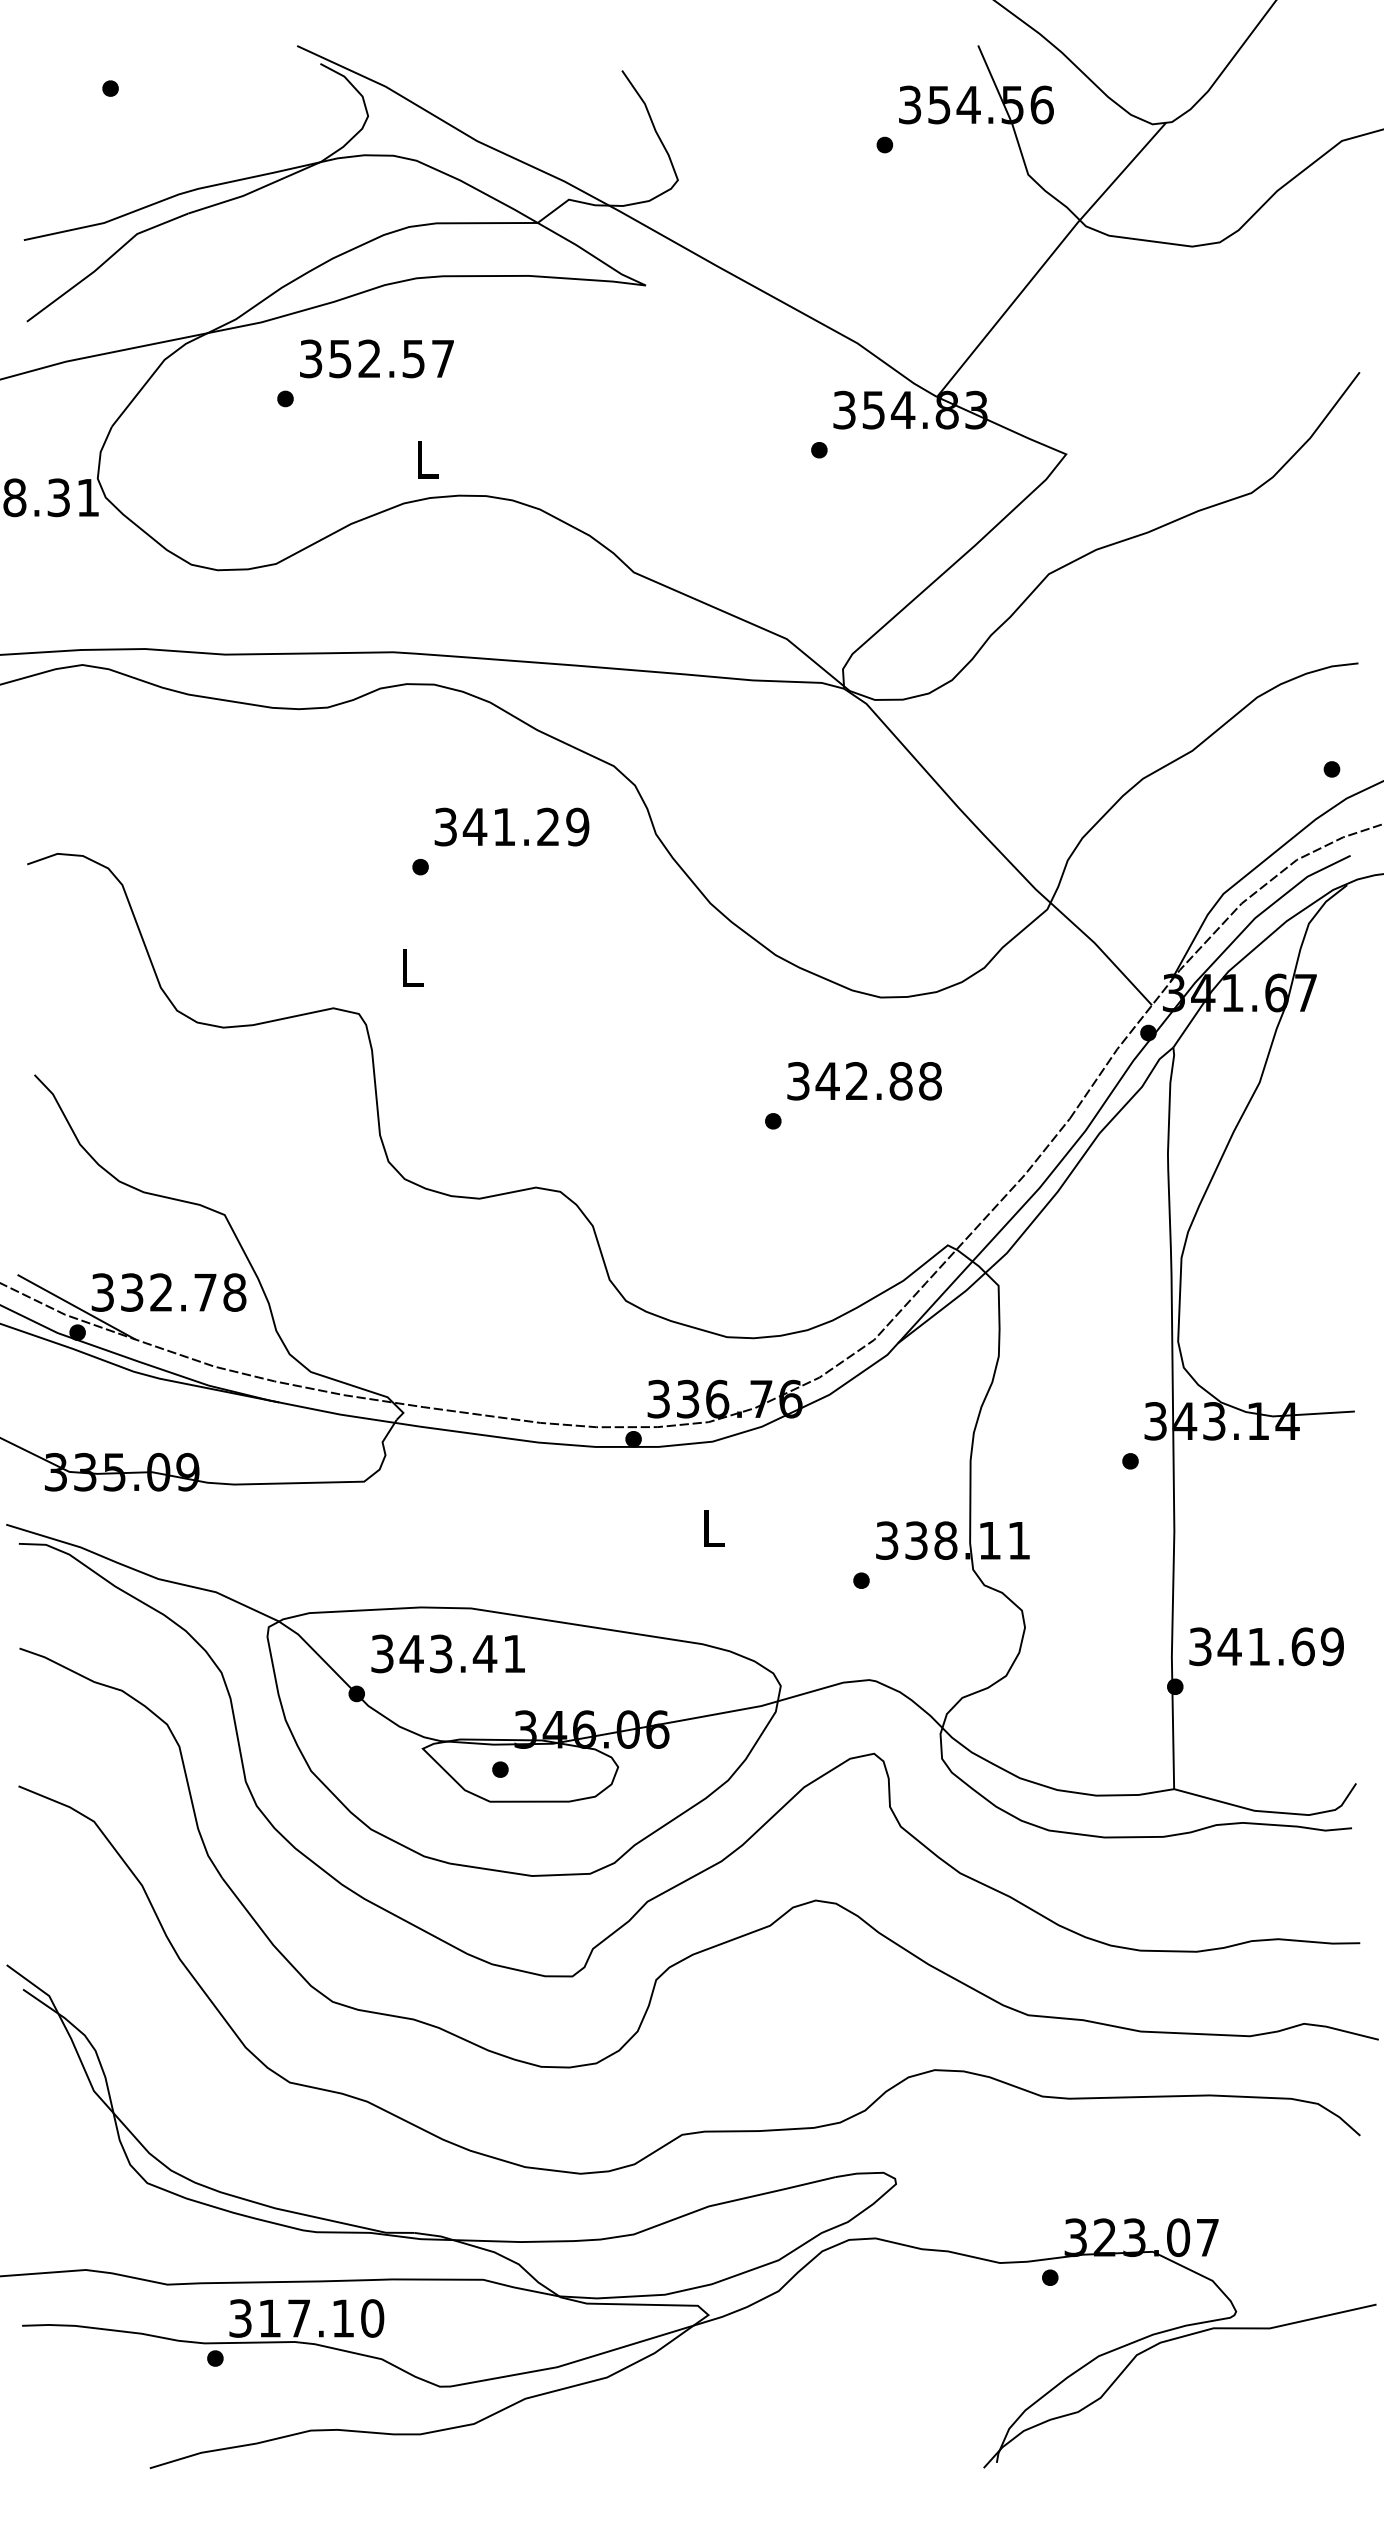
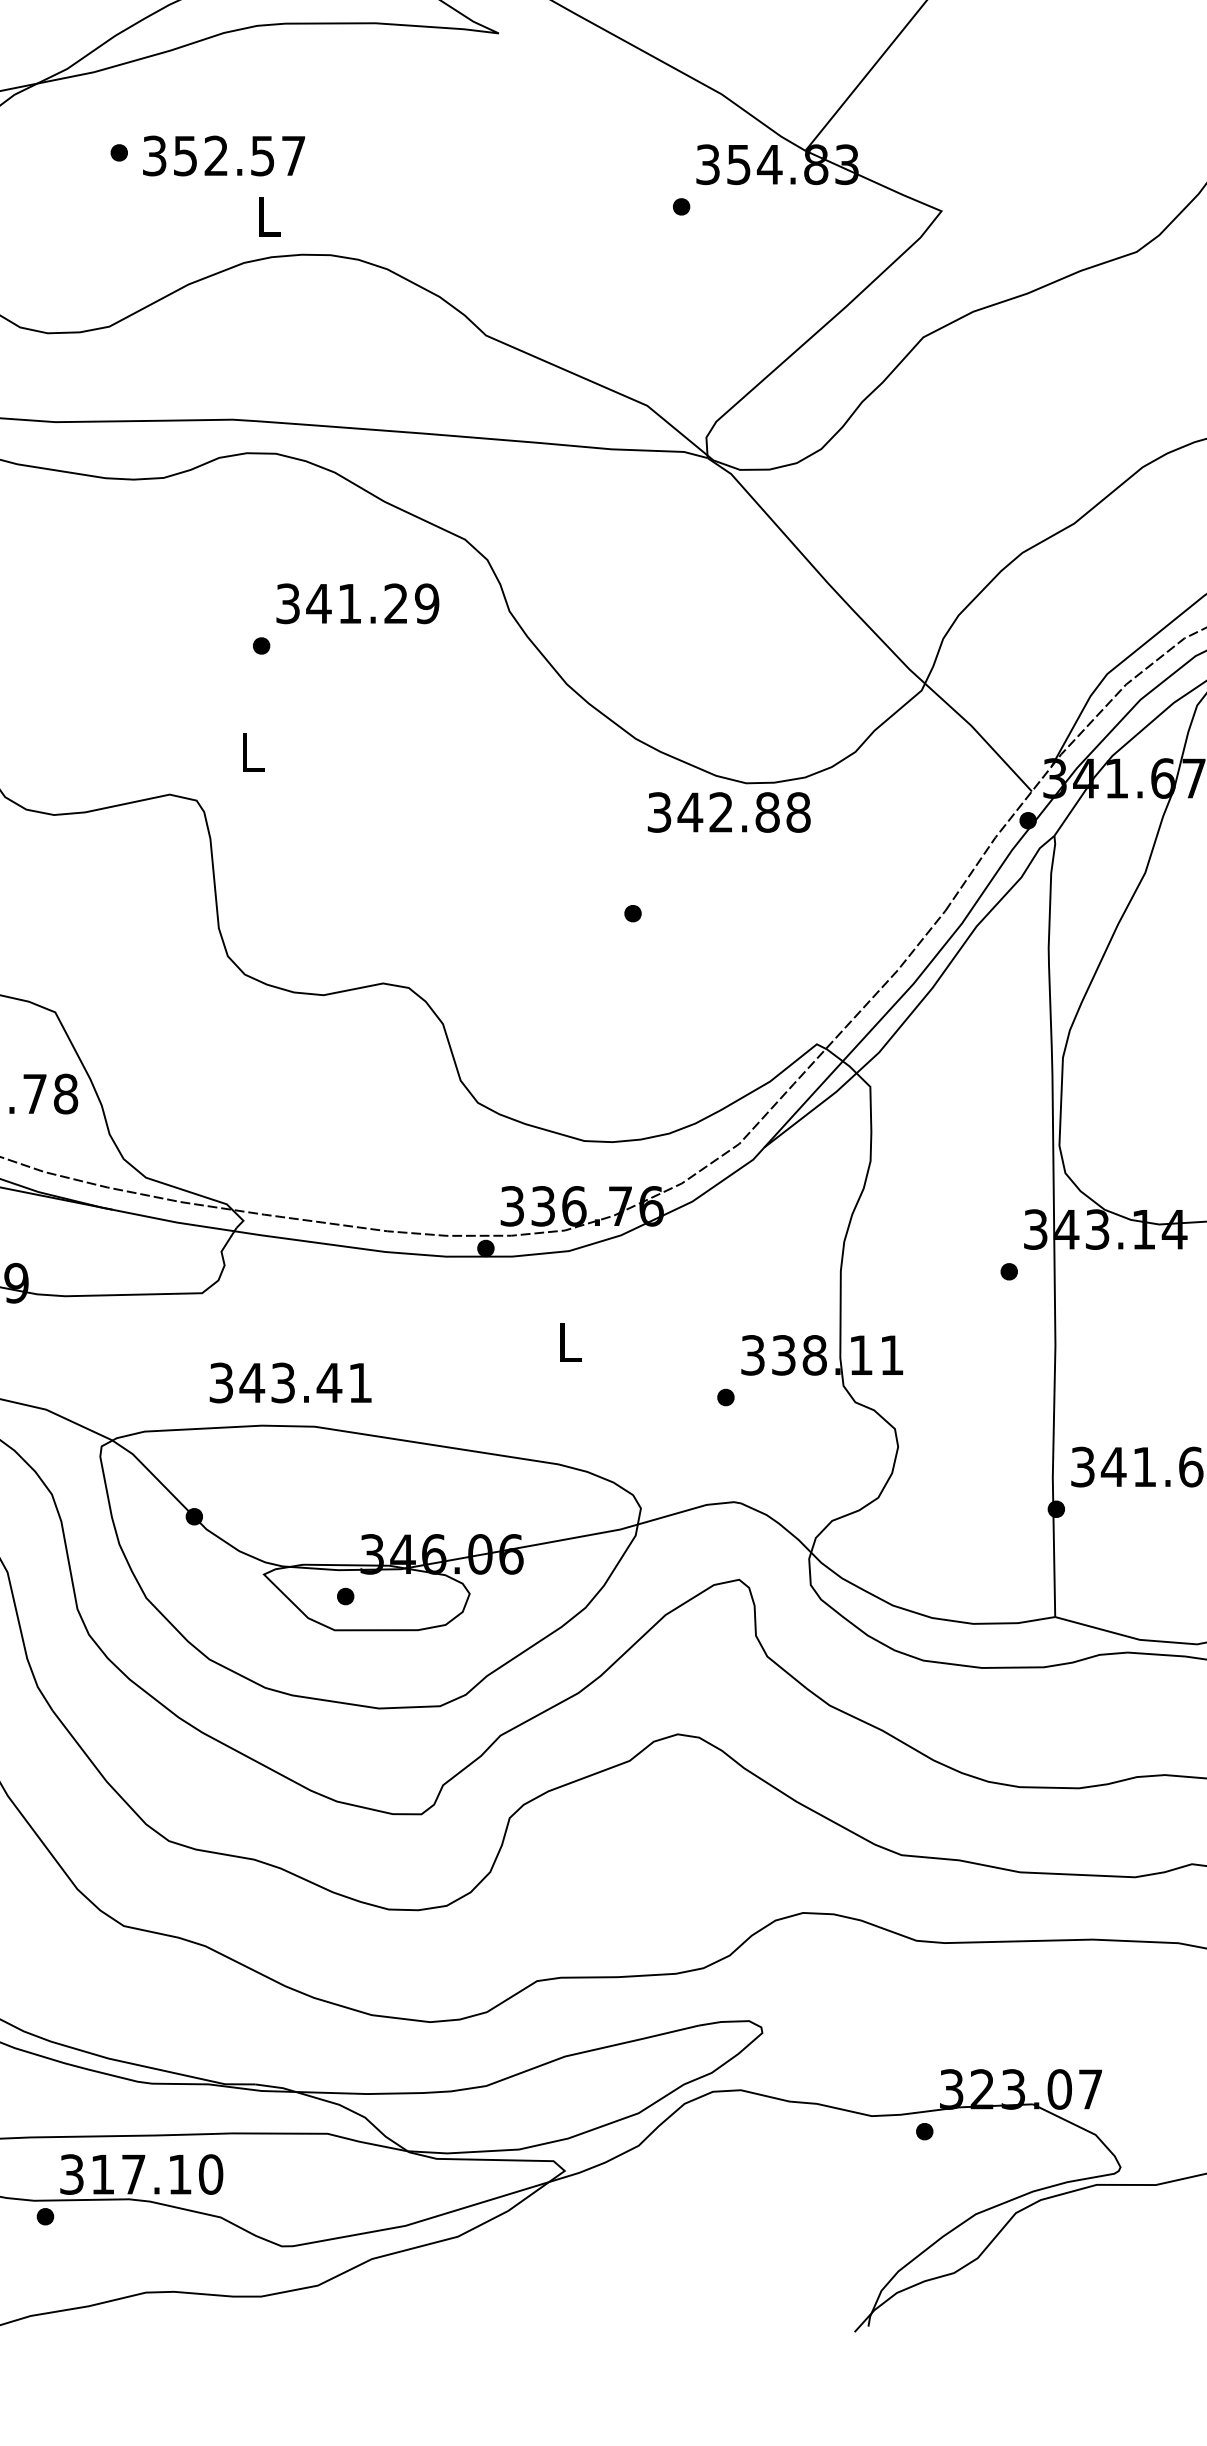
text: (376, 358) -> (223, 155), moved
text: (864, 1081) -> (729, 812), moved
text: (447, 1653) -> (289, 1382), moved

